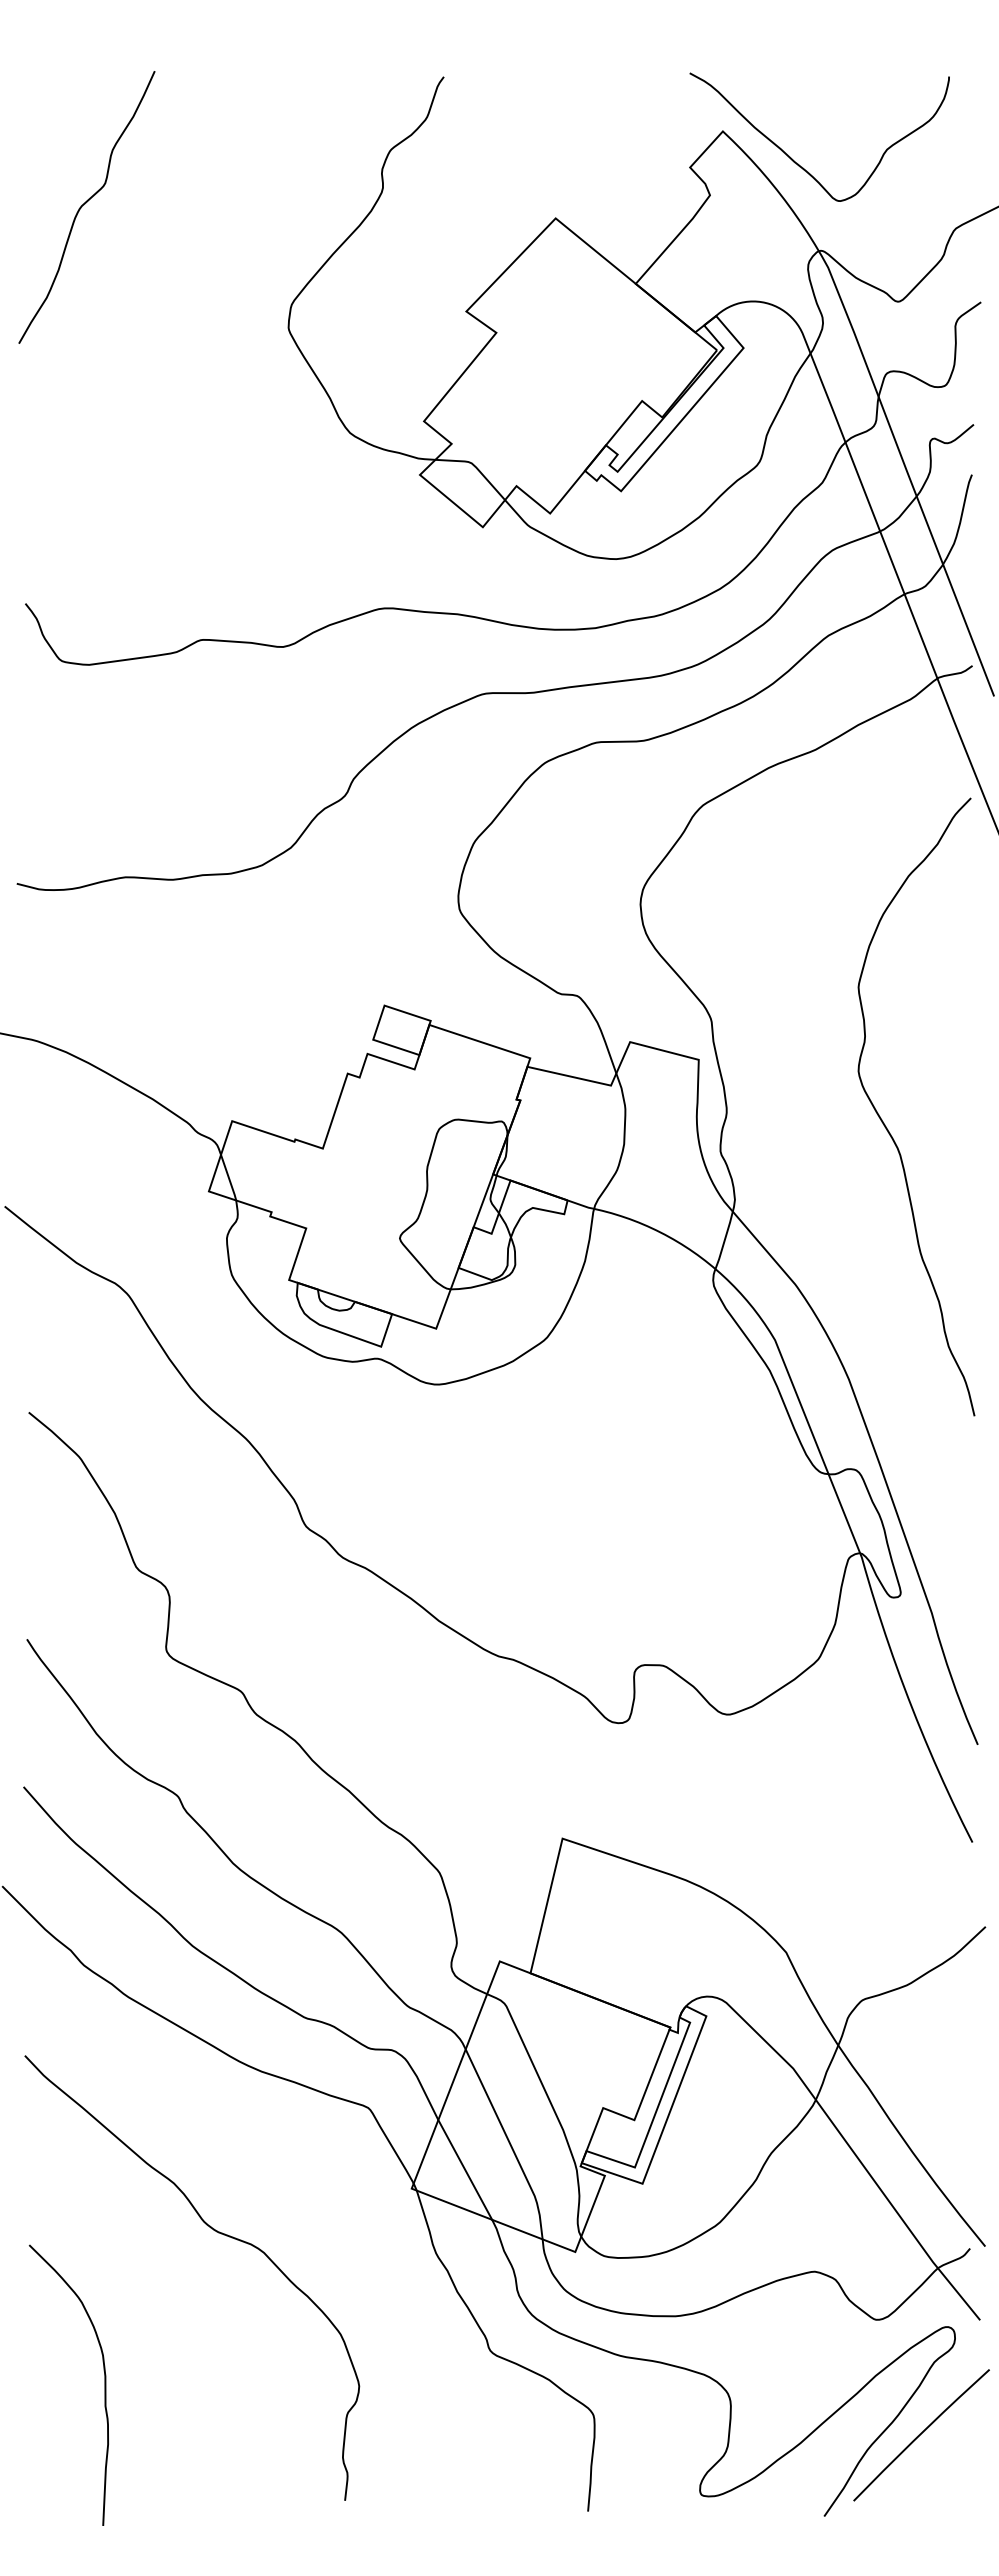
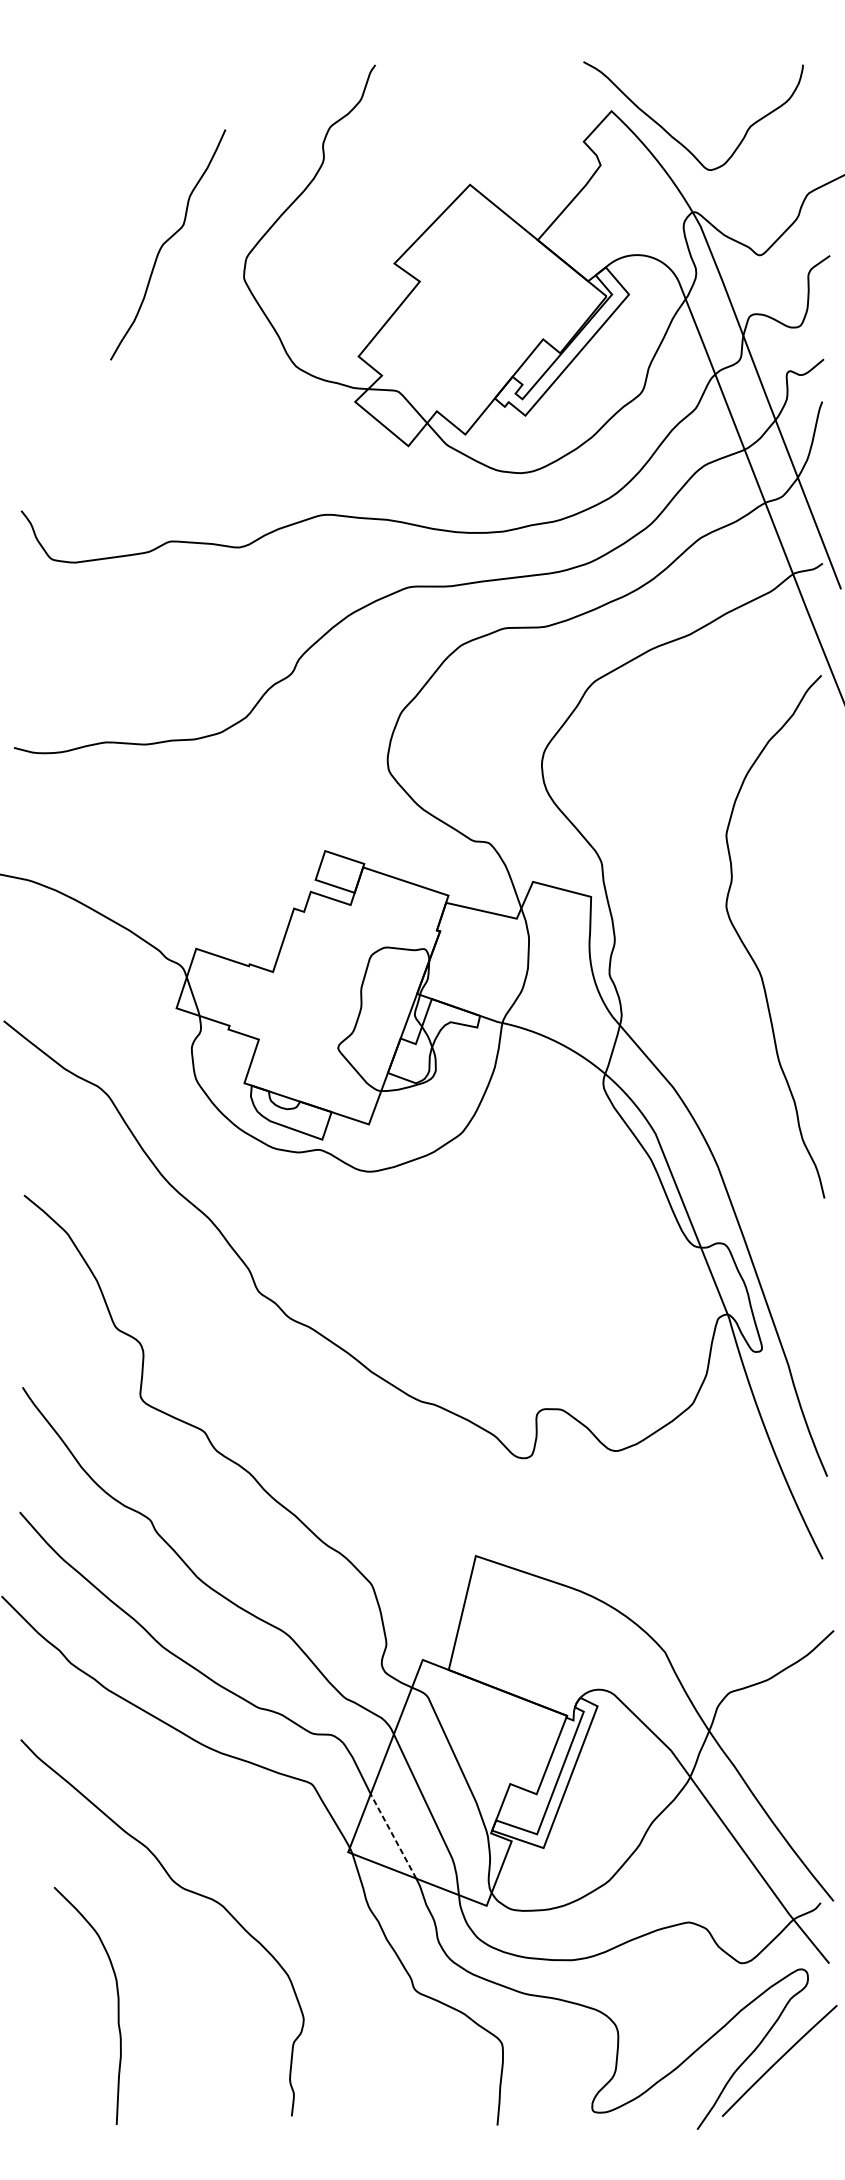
curve: (85, 204) -> (166, 242), moved
line: (465, 2169) -> (393, 1836), solid -> dashed
curve: (104, 2384) -> (117, 2005), moved

